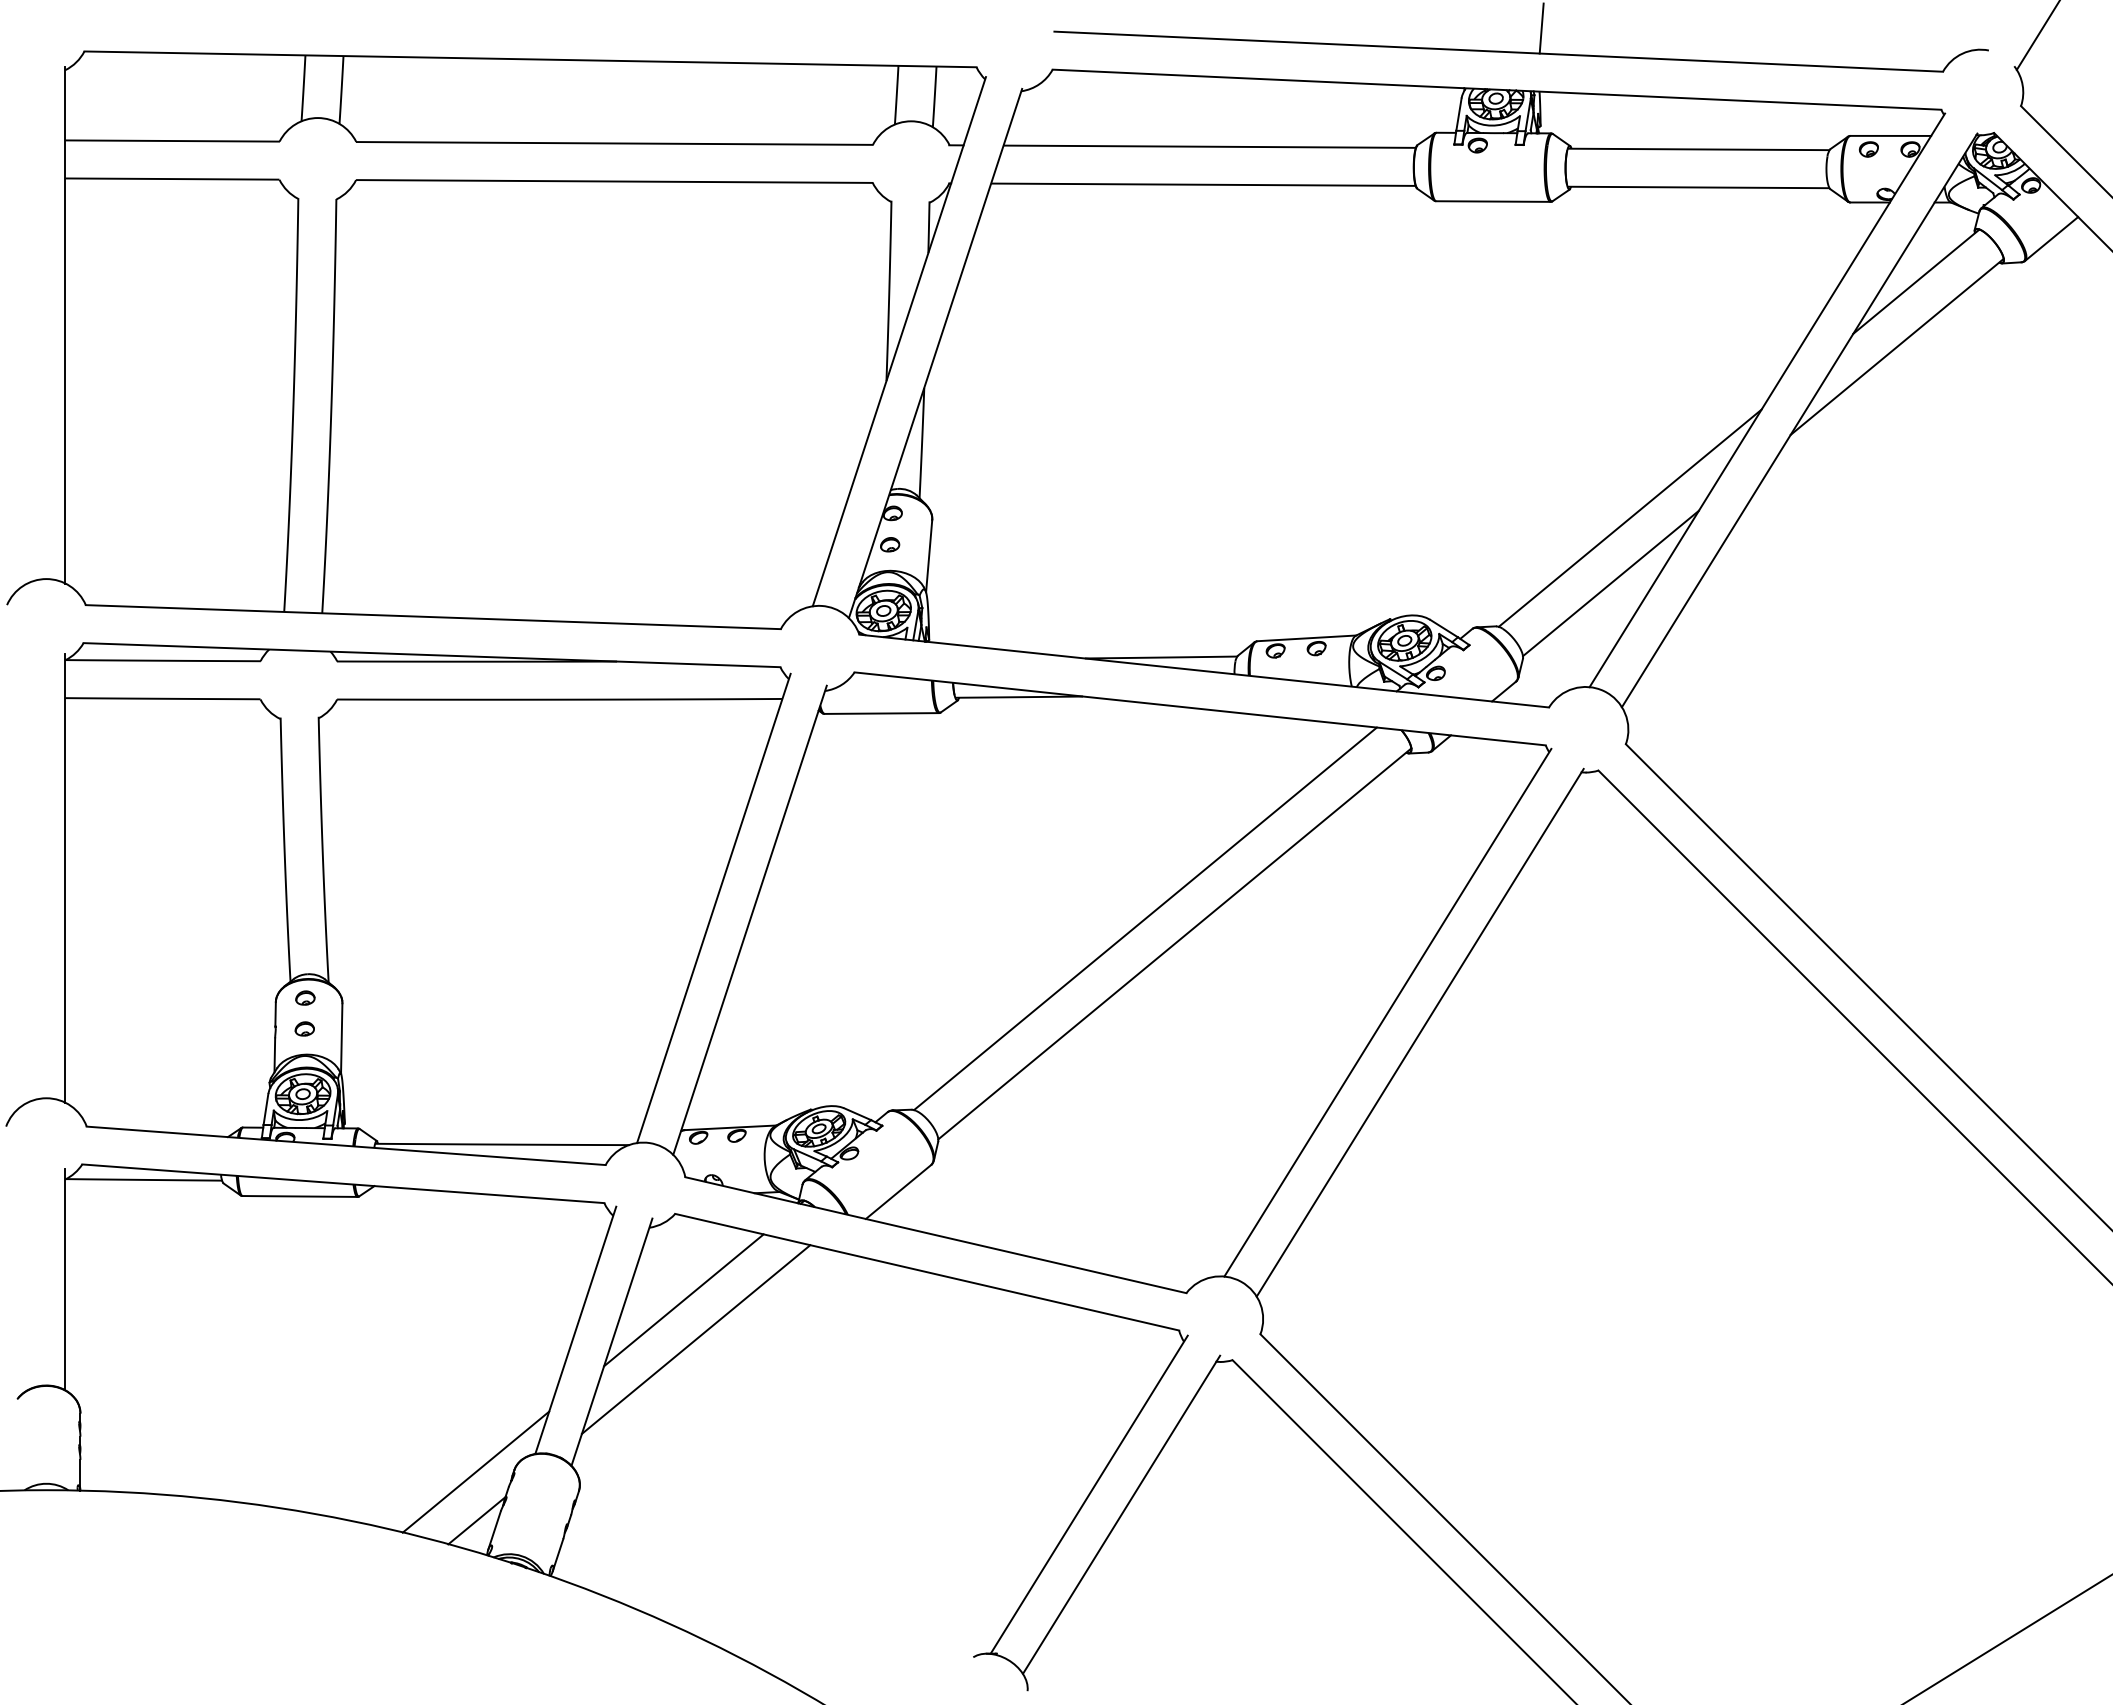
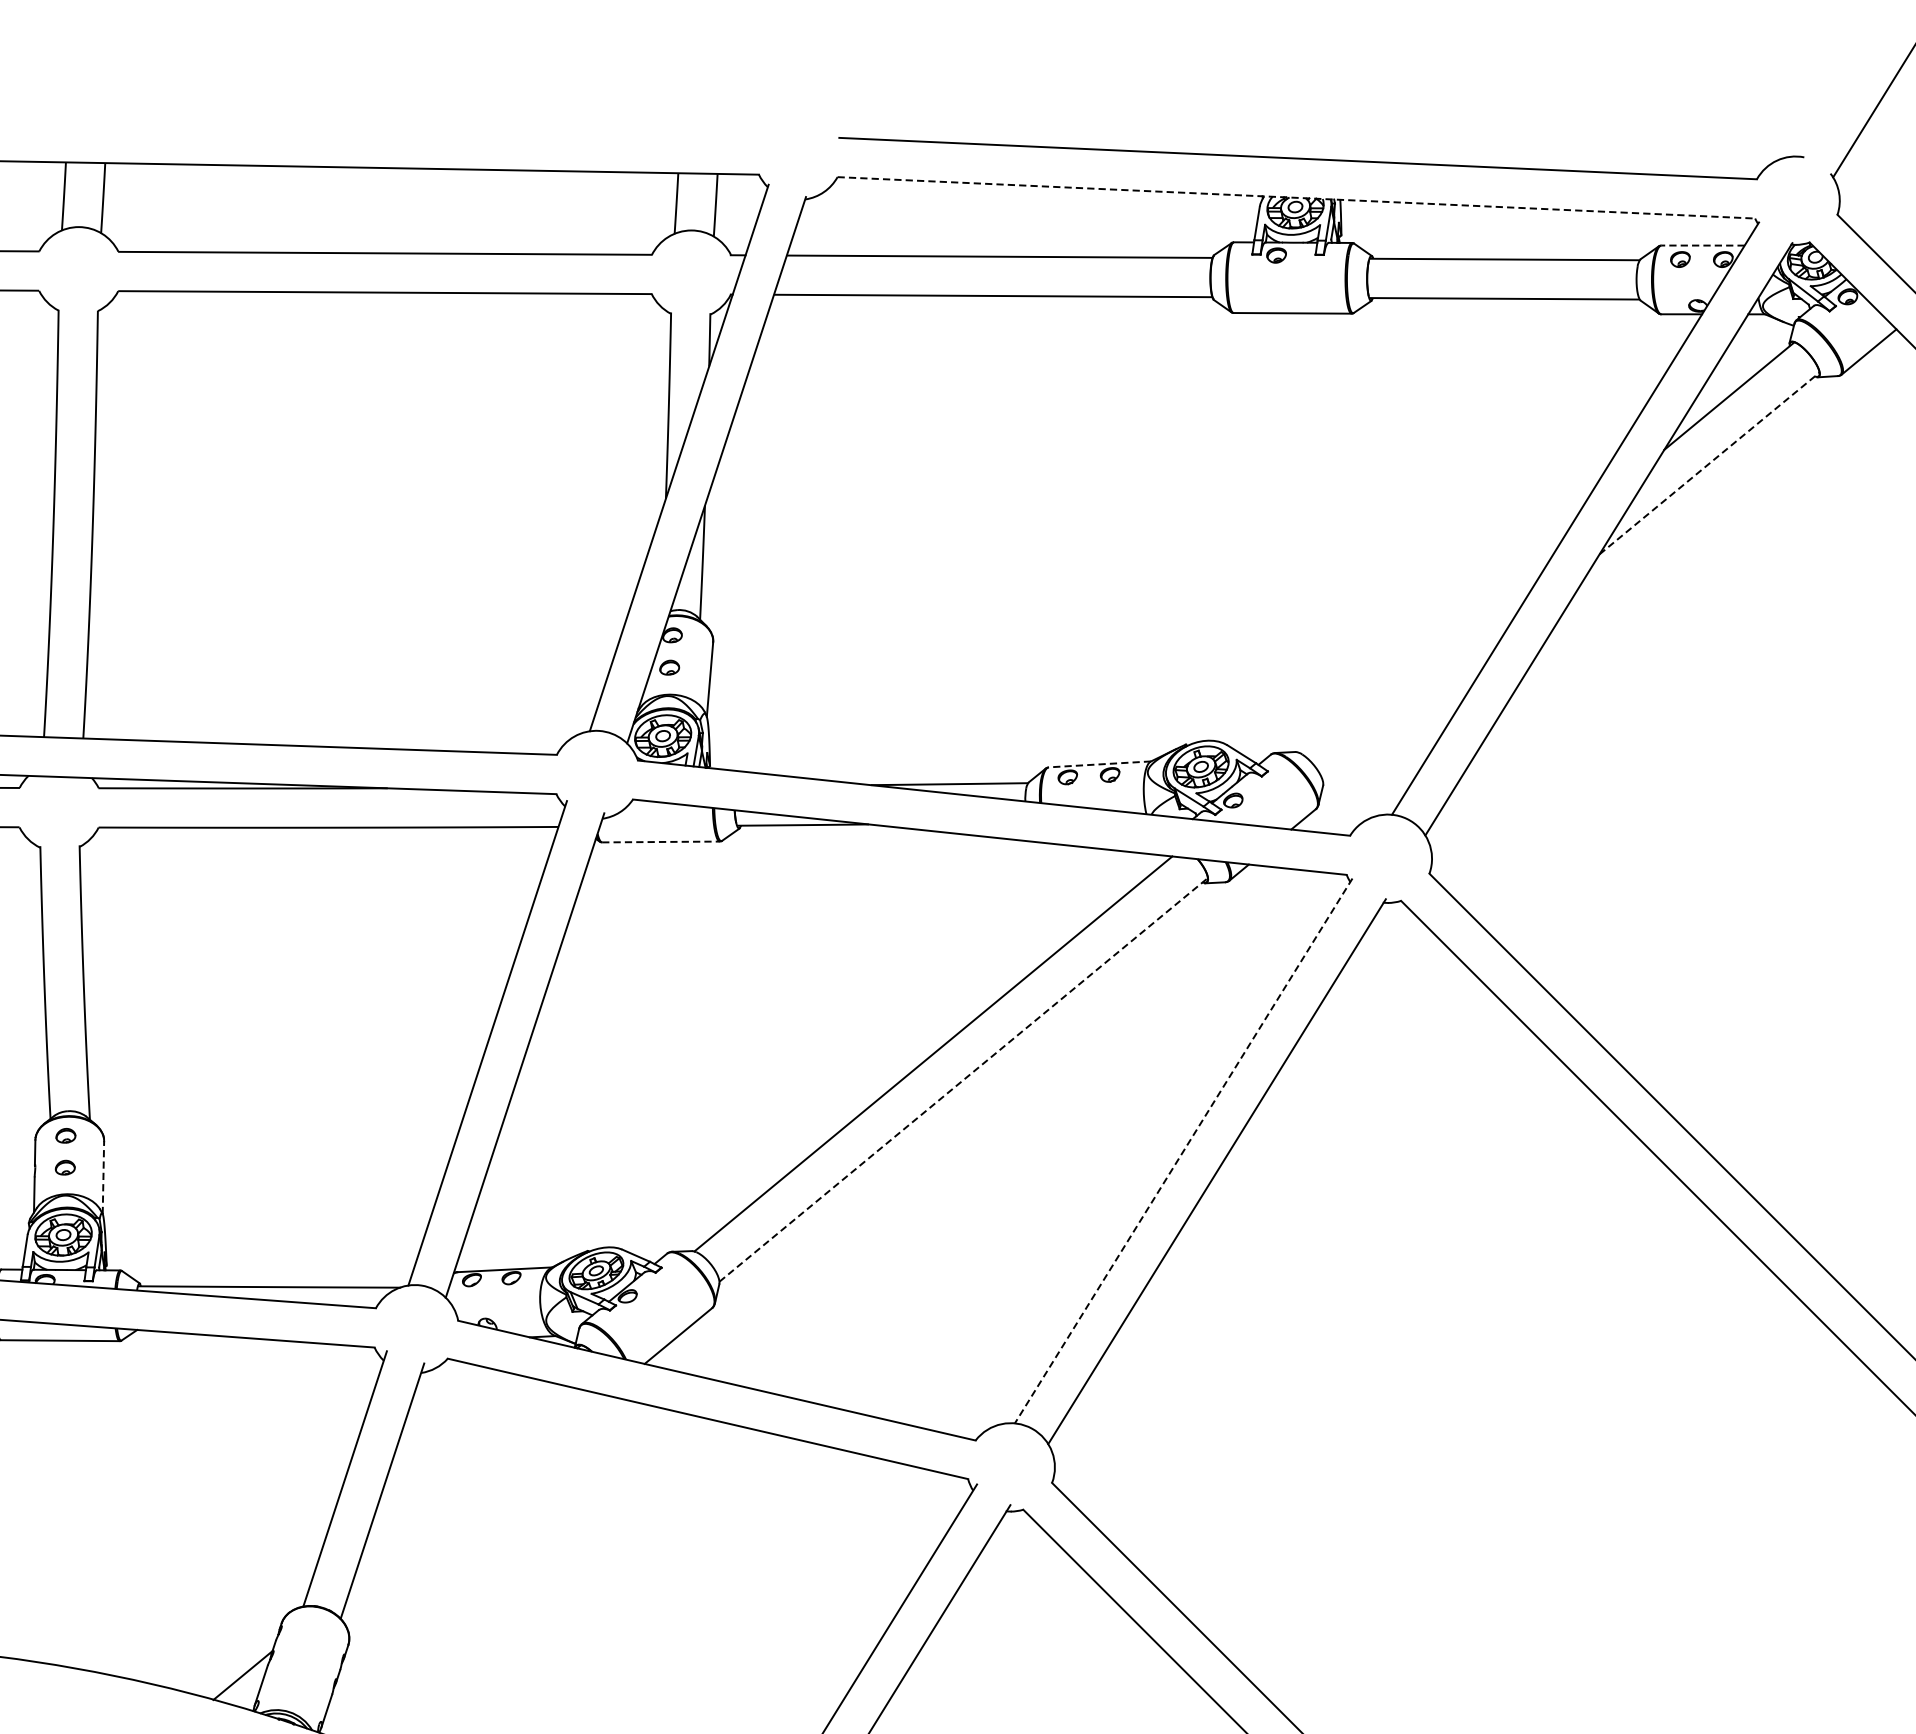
line: (1541, 28) -> (1342, 134), removed
line: (1497, 89) -> (1296, 197), solid -> dashed
line: (1890, 135) -> (1702, 245), solid -> dashed
line: (1897, 346) -> (1709, 463), solid -> dashed
line: (1629, 517) -> (1433, 639), removed
line: (1610, 583) -> (1413, 707), removed
line: (1306, 638) -> (1099, 764), solid -> dashed
line: (882, 713) -> (661, 841), solid -> dashed
line: (1174, 943) -> (963, 1079), solid -> dashed
line: (1387, 1013) -> (1183, 1151), solid -> dashed
line: (341, 1038) -> (103, 1177), solid -> dashed
line: (683, 1300) -> (456, 1448), removed
line: (695, 1339) -> (468, 1488), removed
line: (475, 1471) -> (241, 1624), removed

